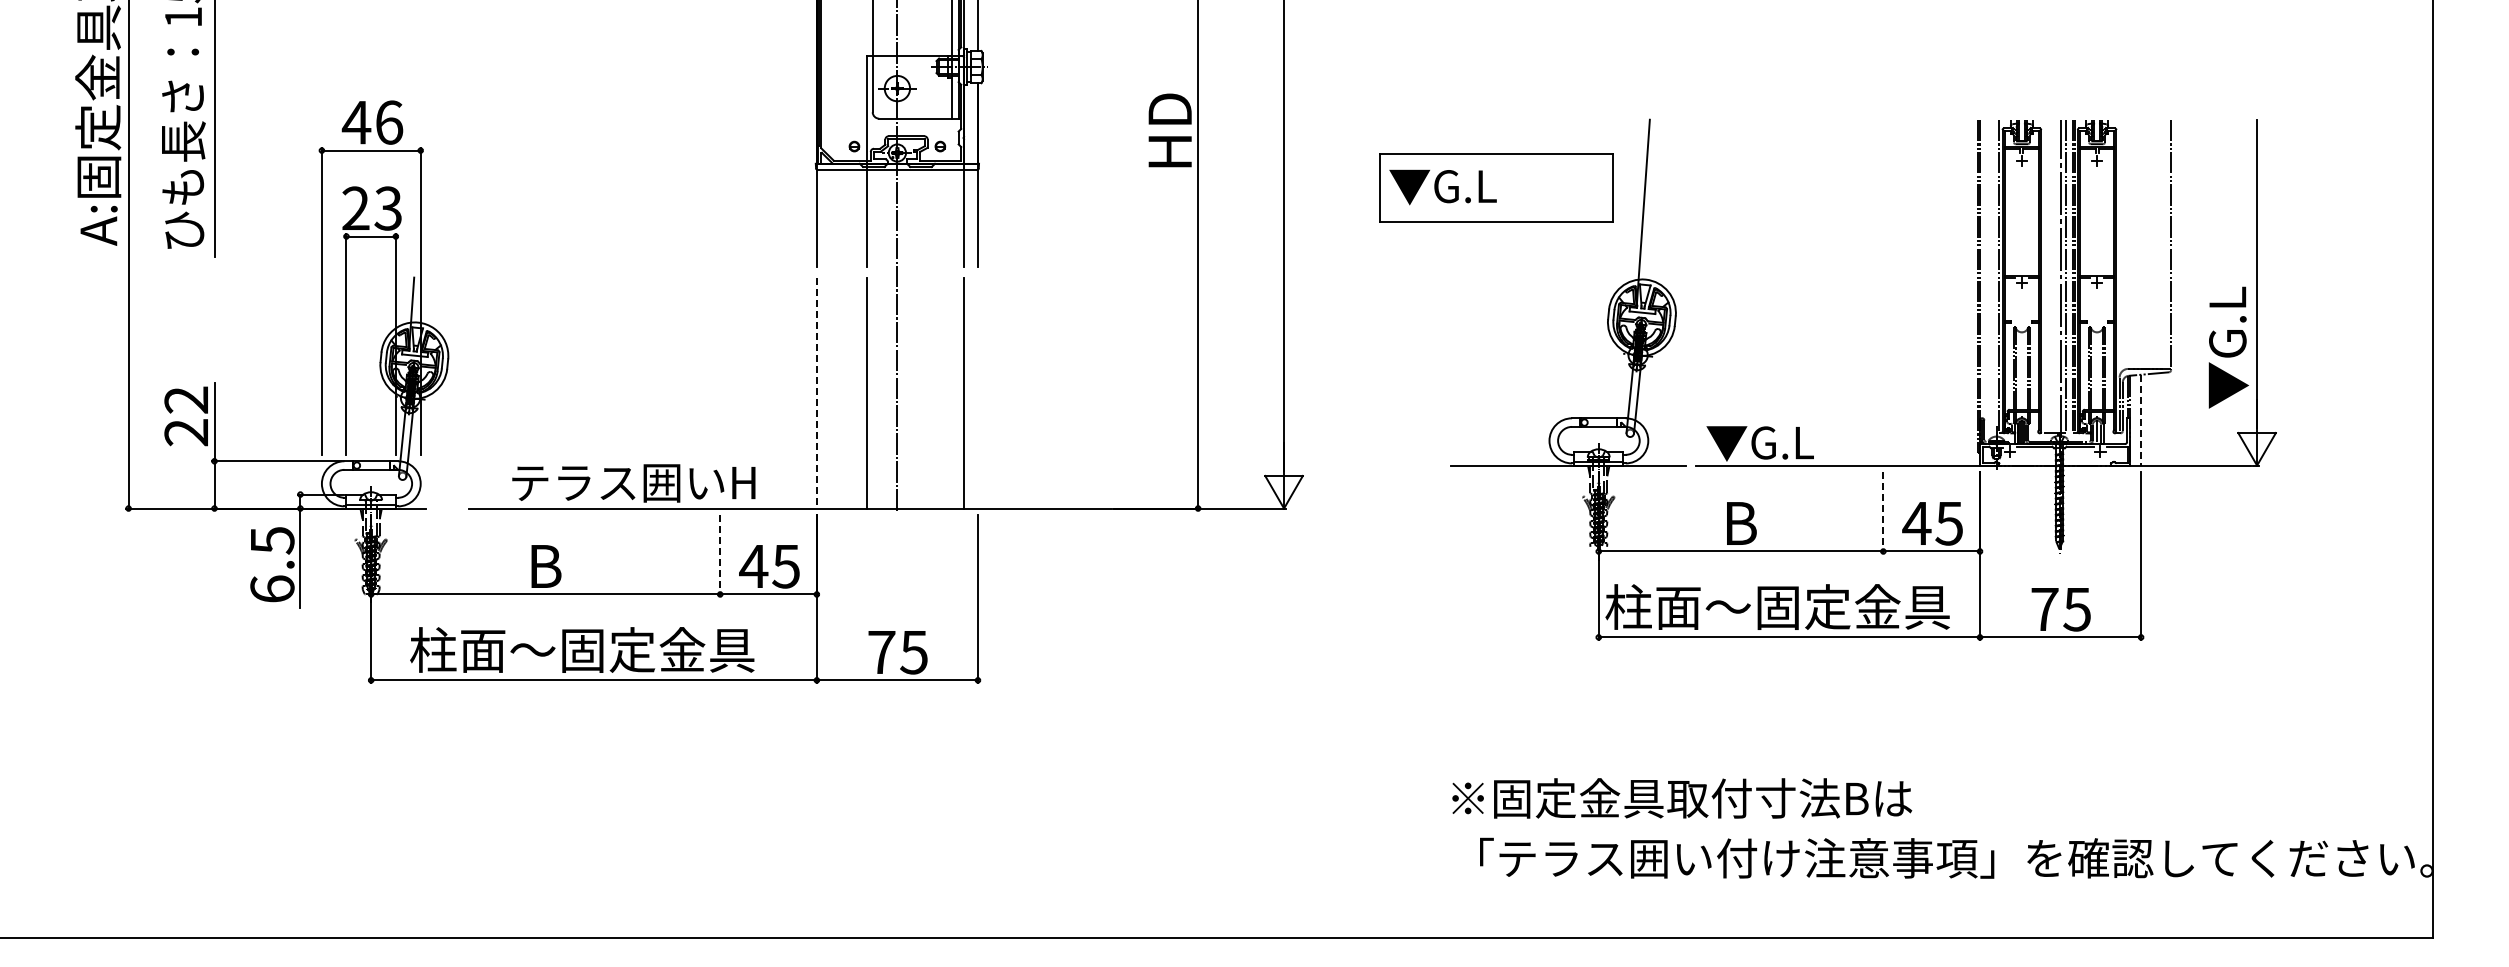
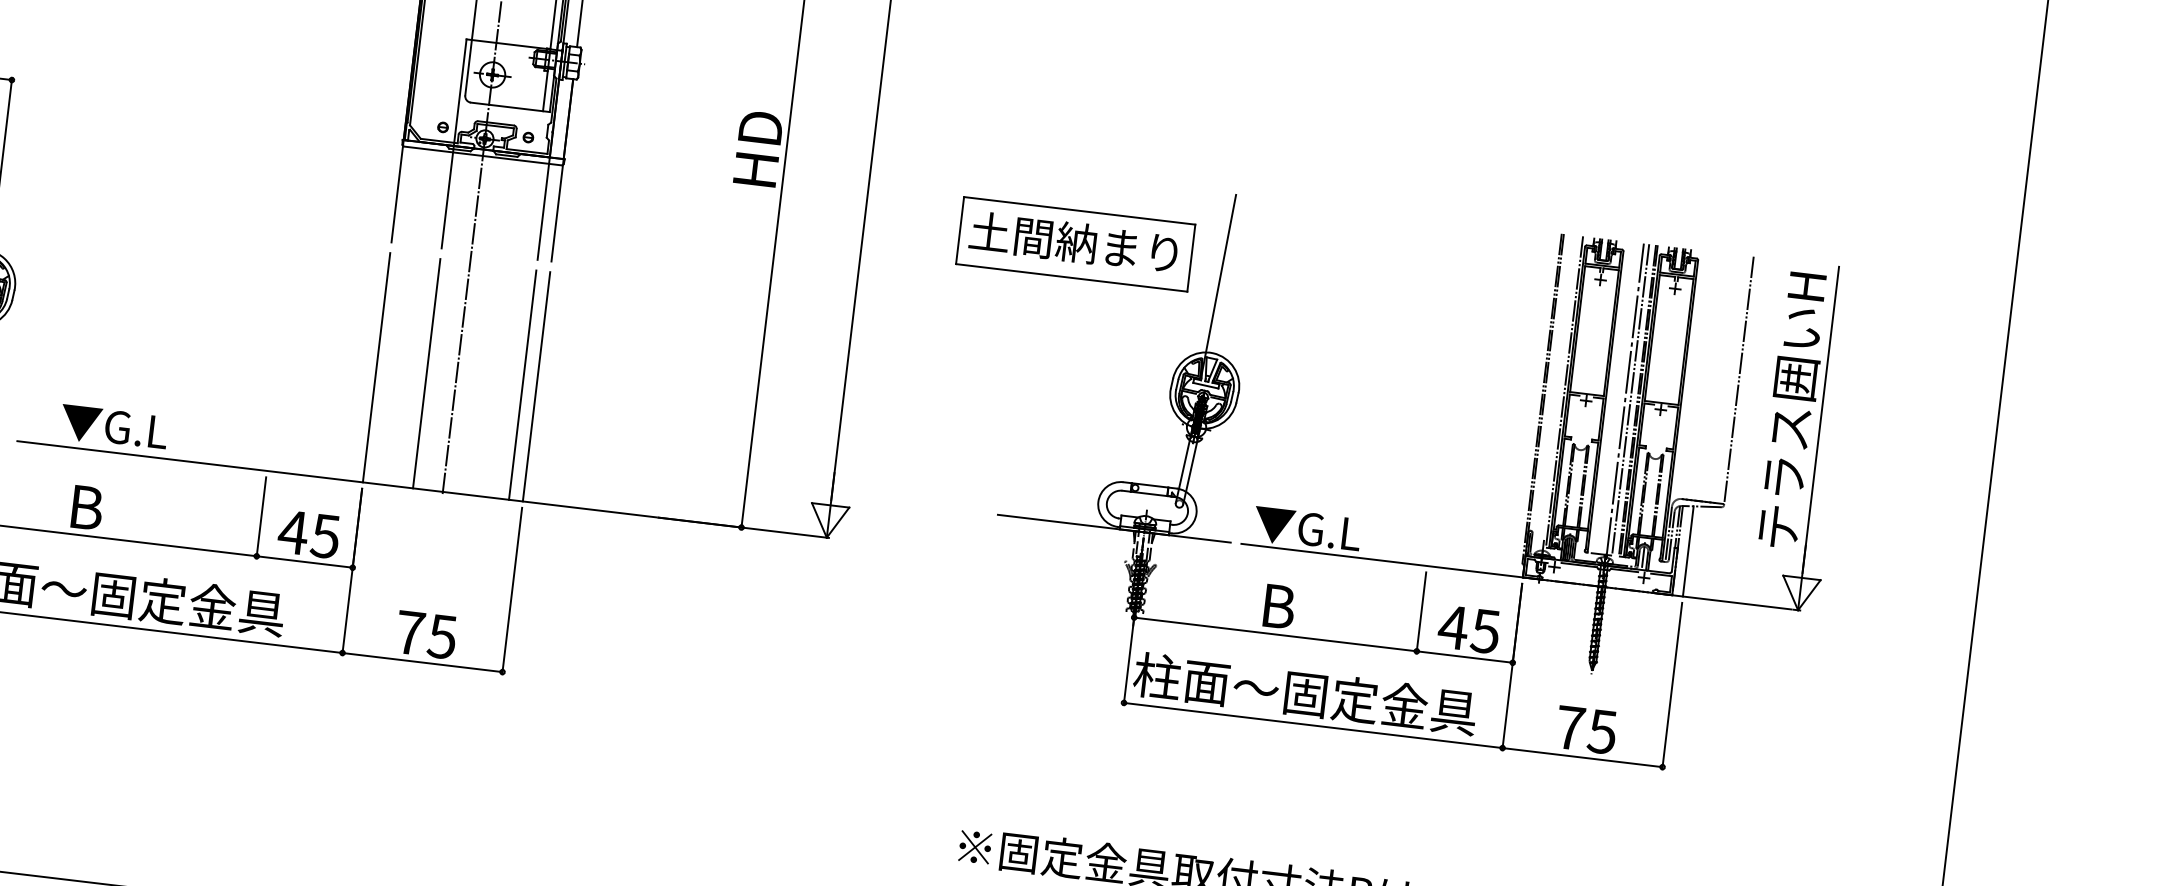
text: (1493, 185) -> (1073, 241), ▼G.L -> 土間納まり
text: (2228, 269) -> (1792, 412), ▼G.L -> テラス囲いH
line: (977, 392) -> (536, 386), added
line: (816, 393) -> (376, 368), dashed -> solid
line: (2141, 420) -> (1688, 551), dashed -> solid
text: (632, 483) -> (182, 435), テラス囲いH -> ▼G.L
line: (1883, 512) -> (1421, 612), dashed -> solid
line: (720, 555) -> (261, 517), dashed -> solid

